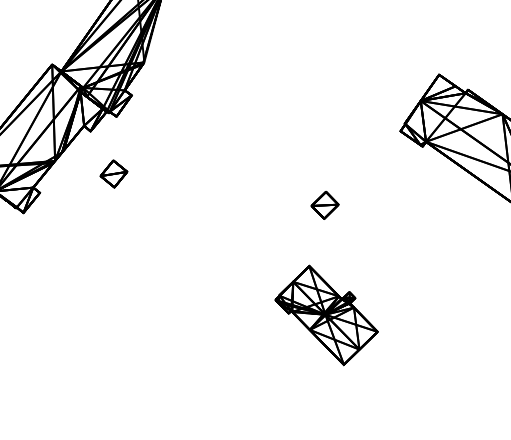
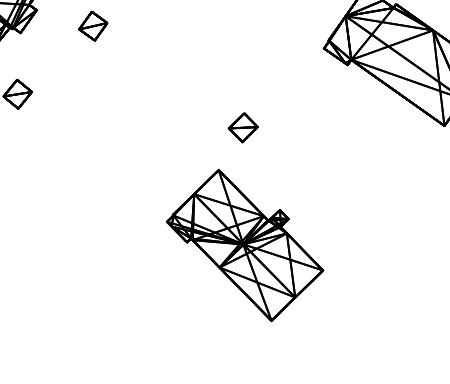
part: (184, 109) -> (93, 25), added
part: (326, 315) -> (244, 245), size x1.43

